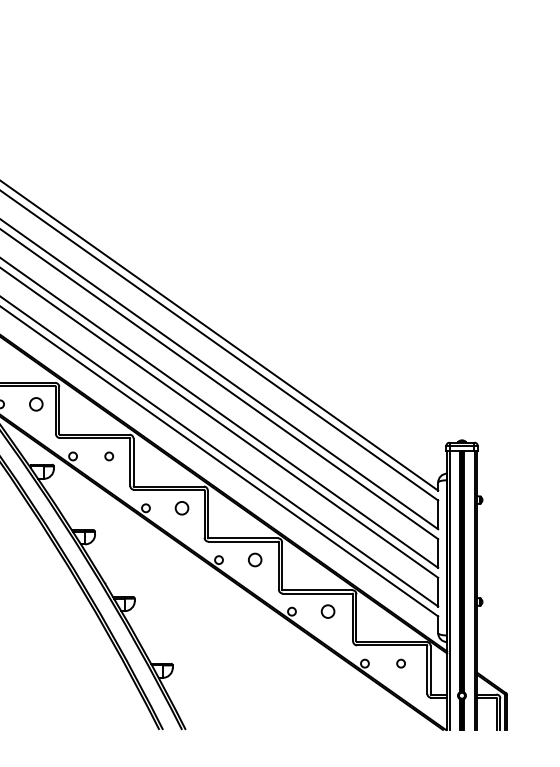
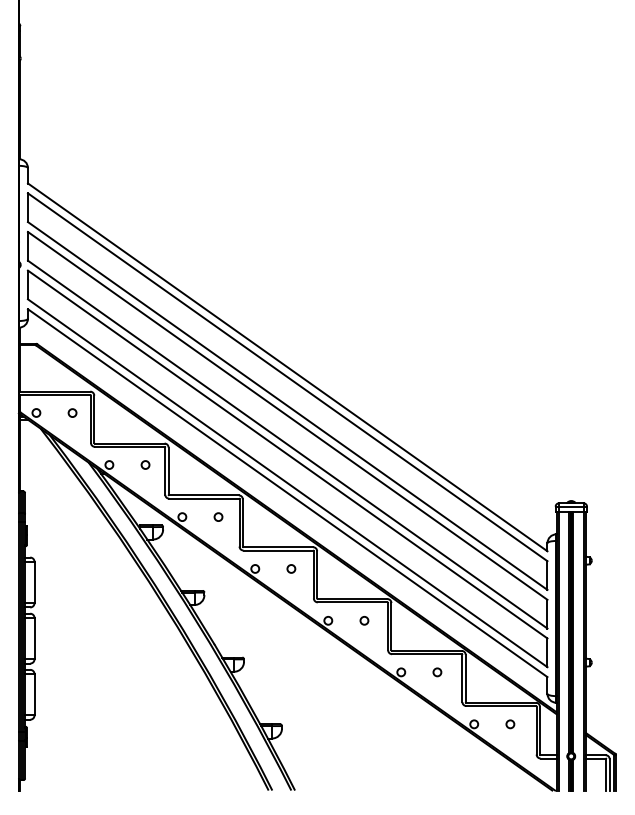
circle: (36, 403) -> (145, 464), size x0.62
circle: (182, 507) -> (291, 568), size x0.62
circle: (255, 559) -> (364, 620), size x0.62
circle: (328, 611) -> (437, 672), size x0.62

